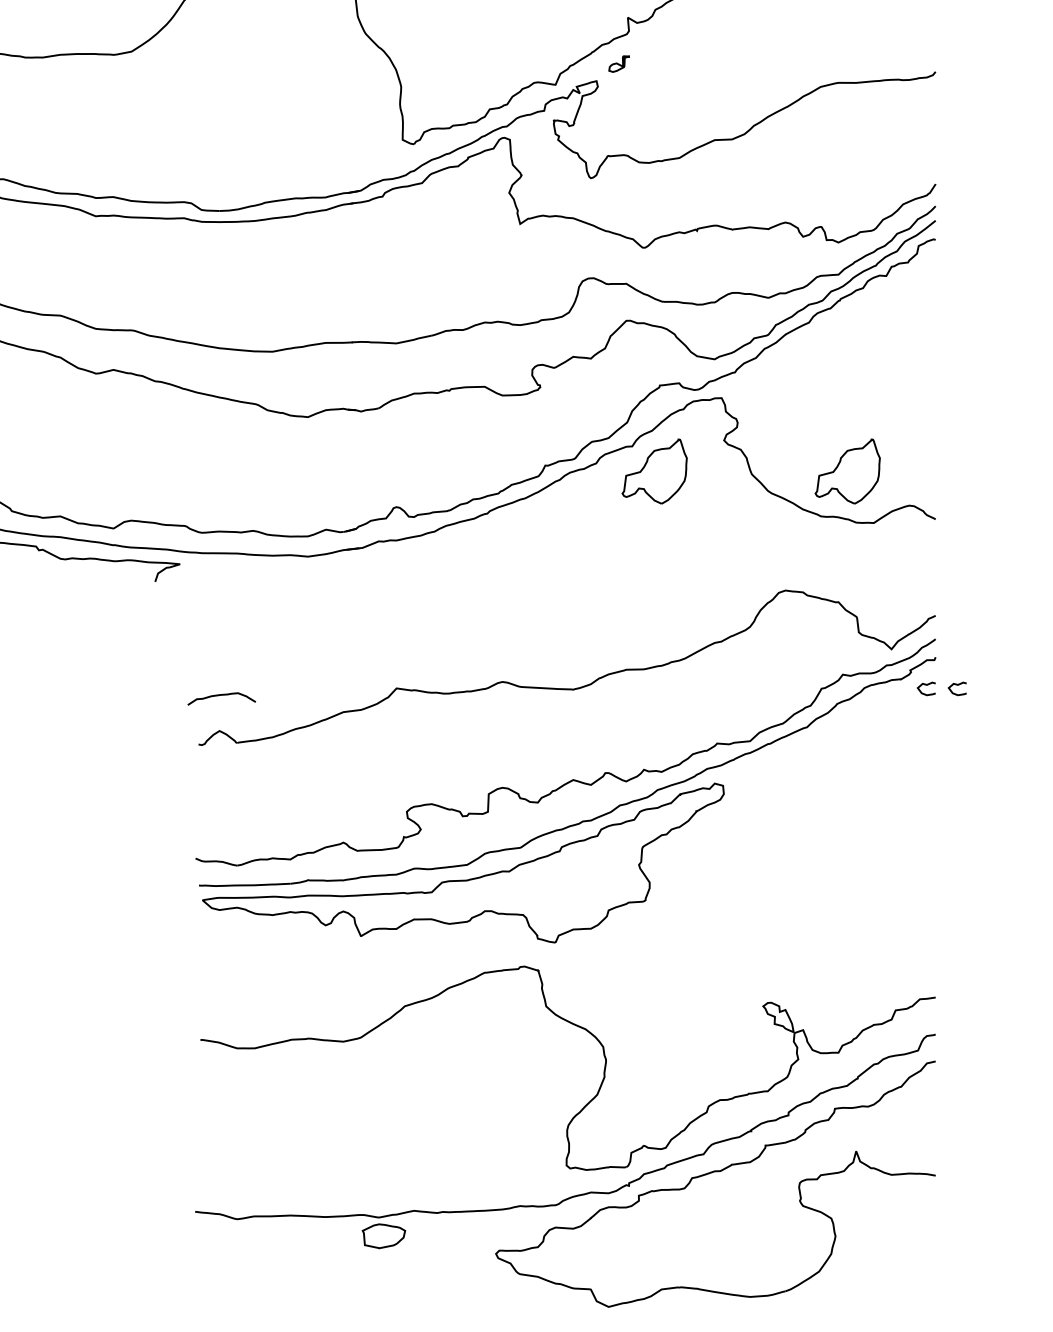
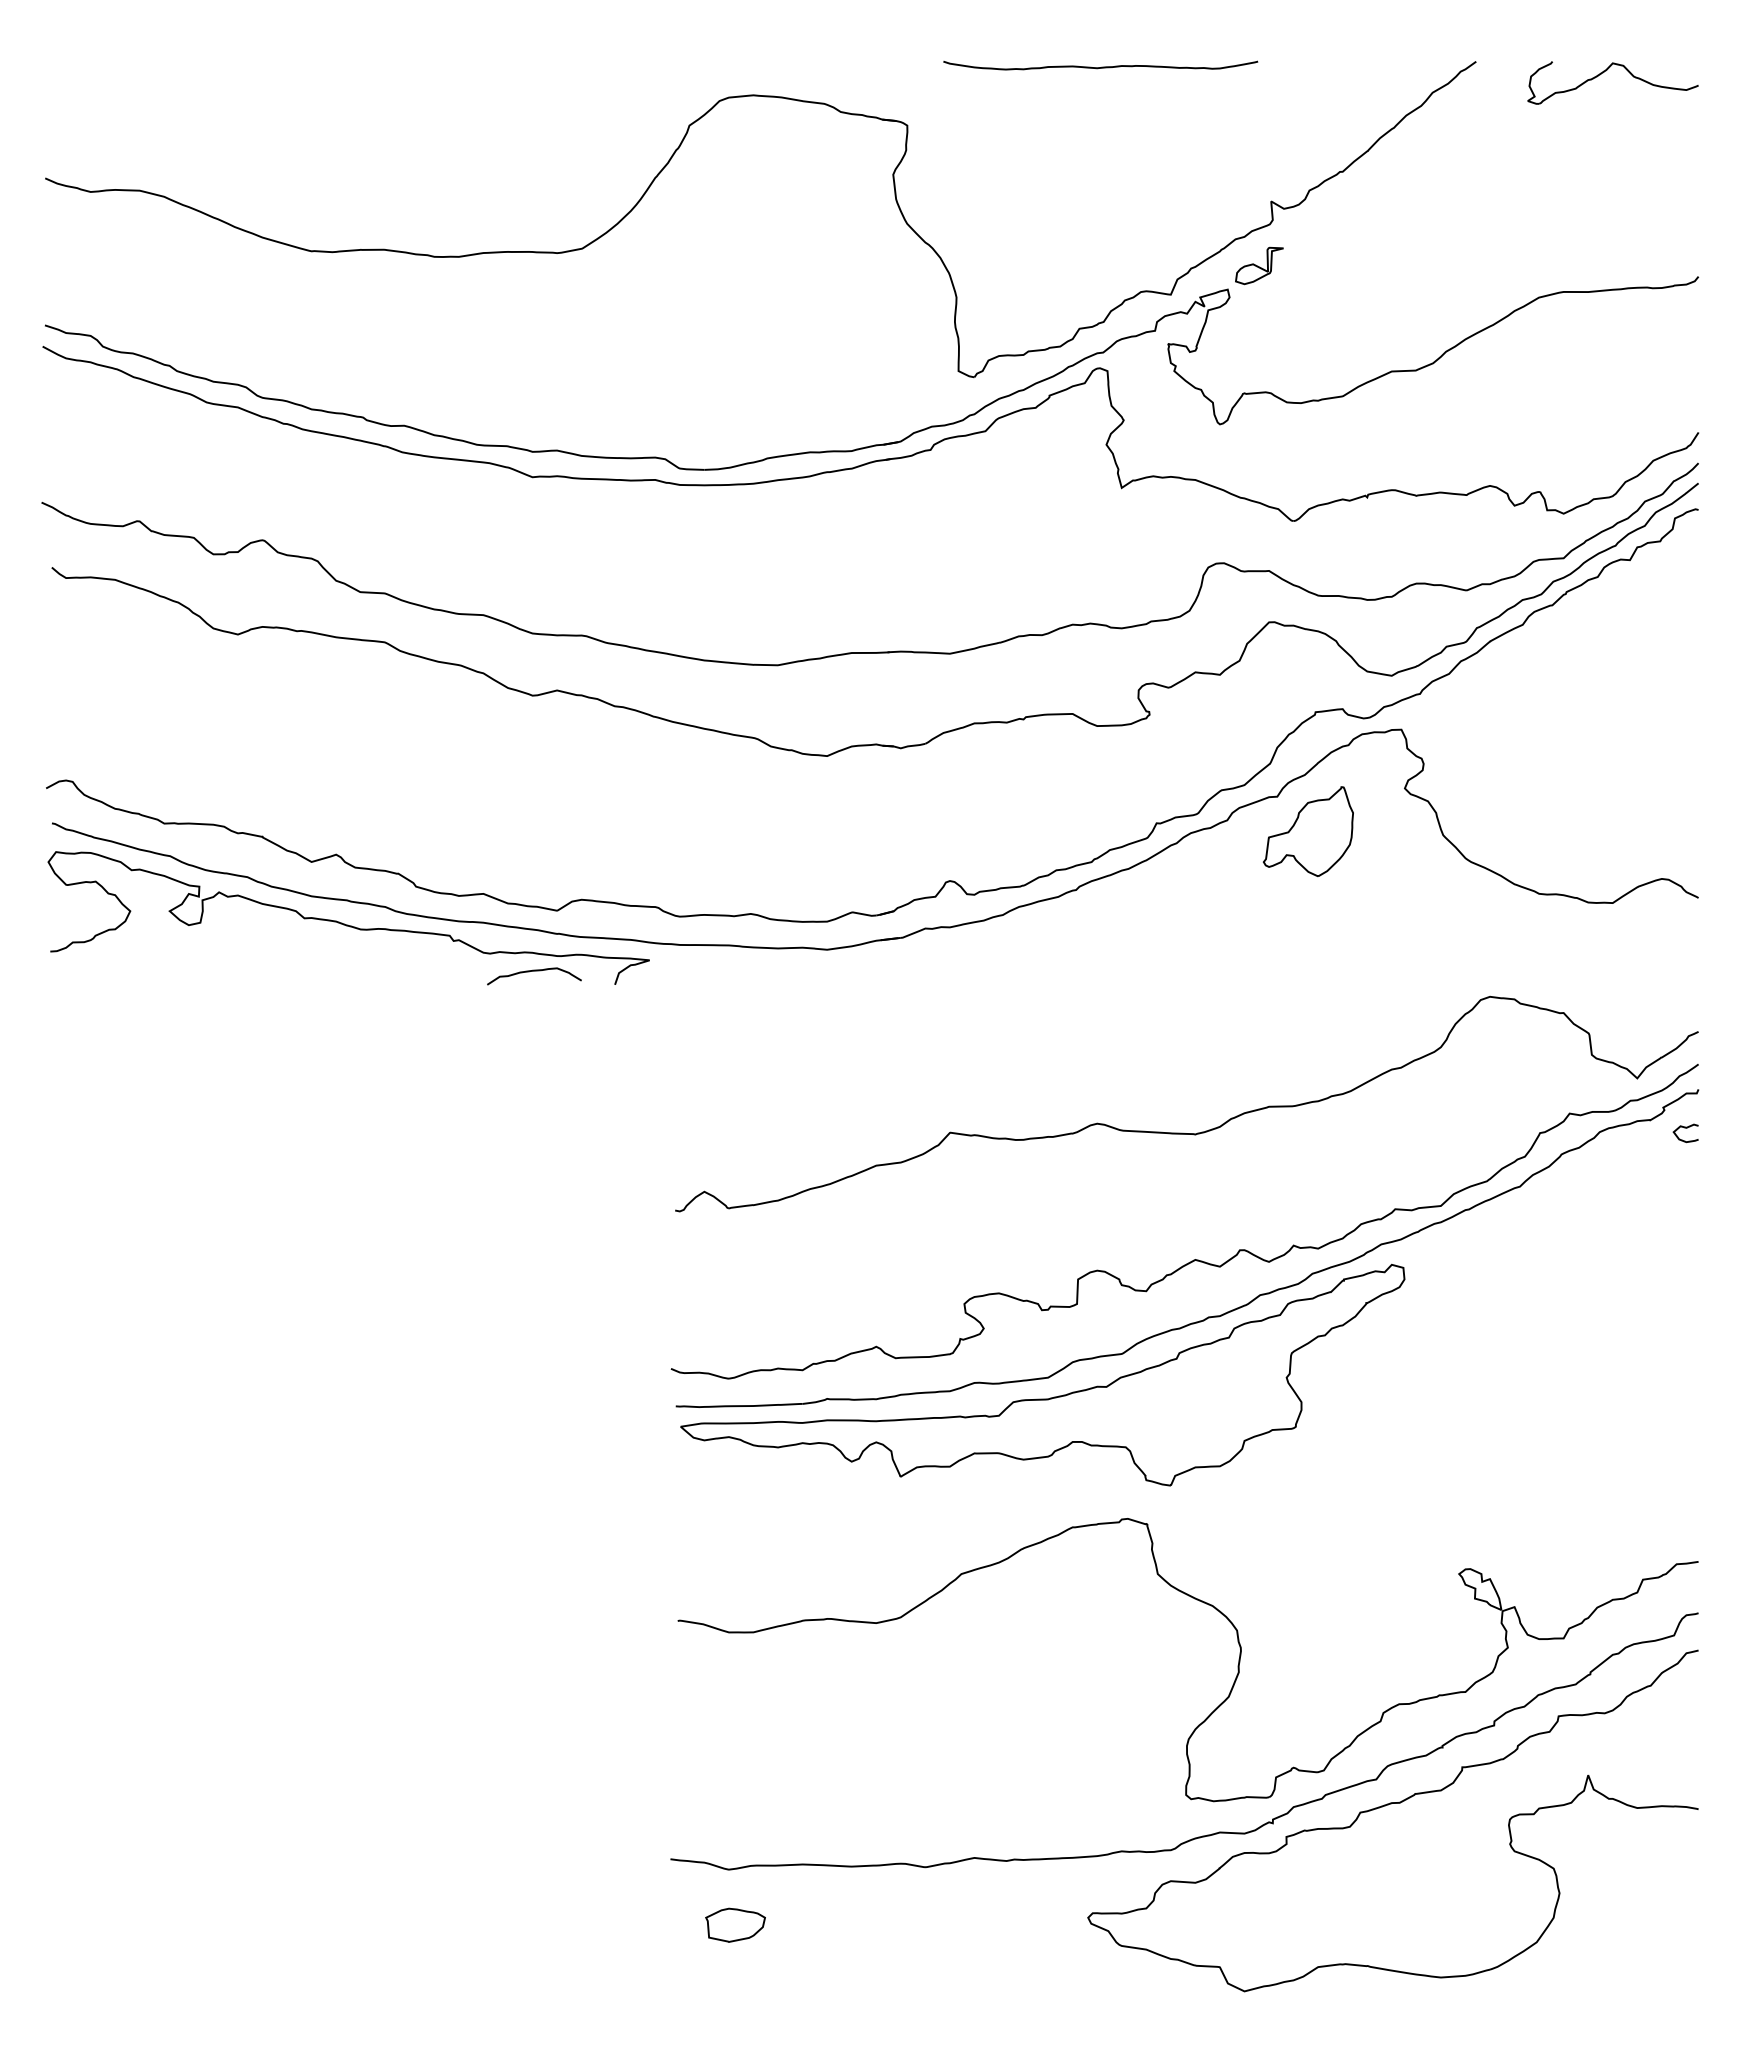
part: (619, 63) -> (1259, 265), size x1.67
part: (847, 471) -> (1575, 831), removed
curve: (957, 685) -> (1728, 1128), removed
curve: (221, 695) -> (534, 971), moved
part: (383, 1235) -> (735, 1924), moved

